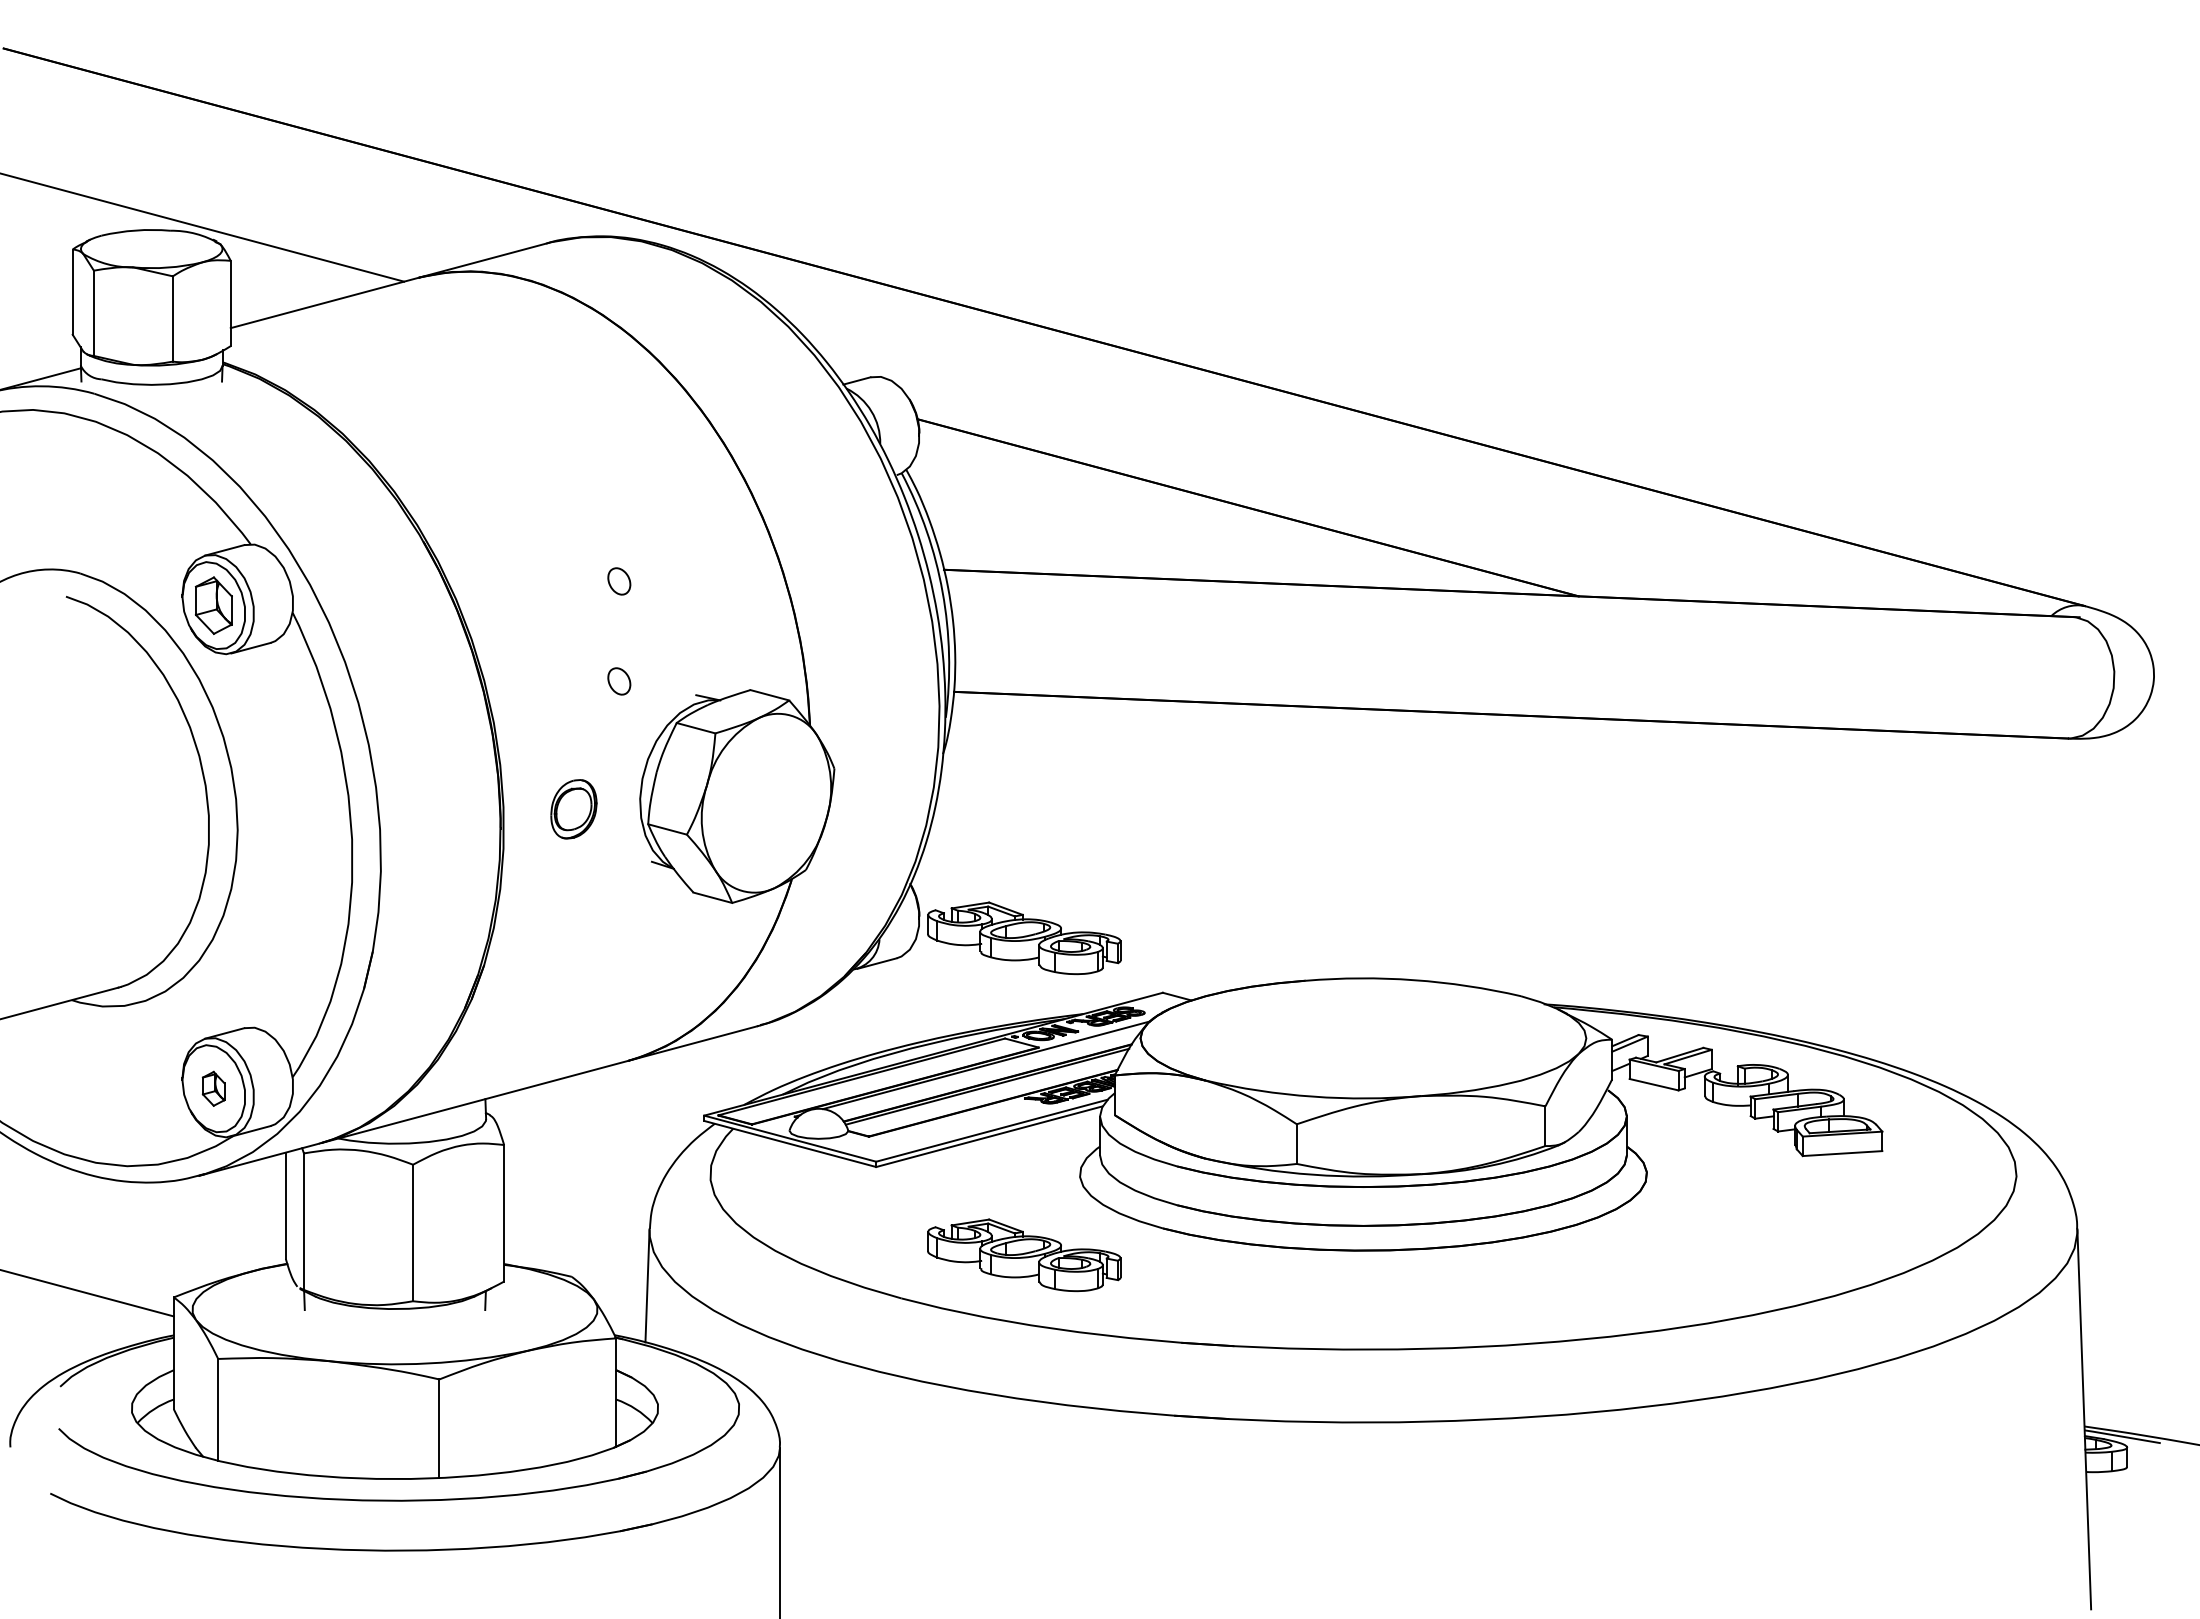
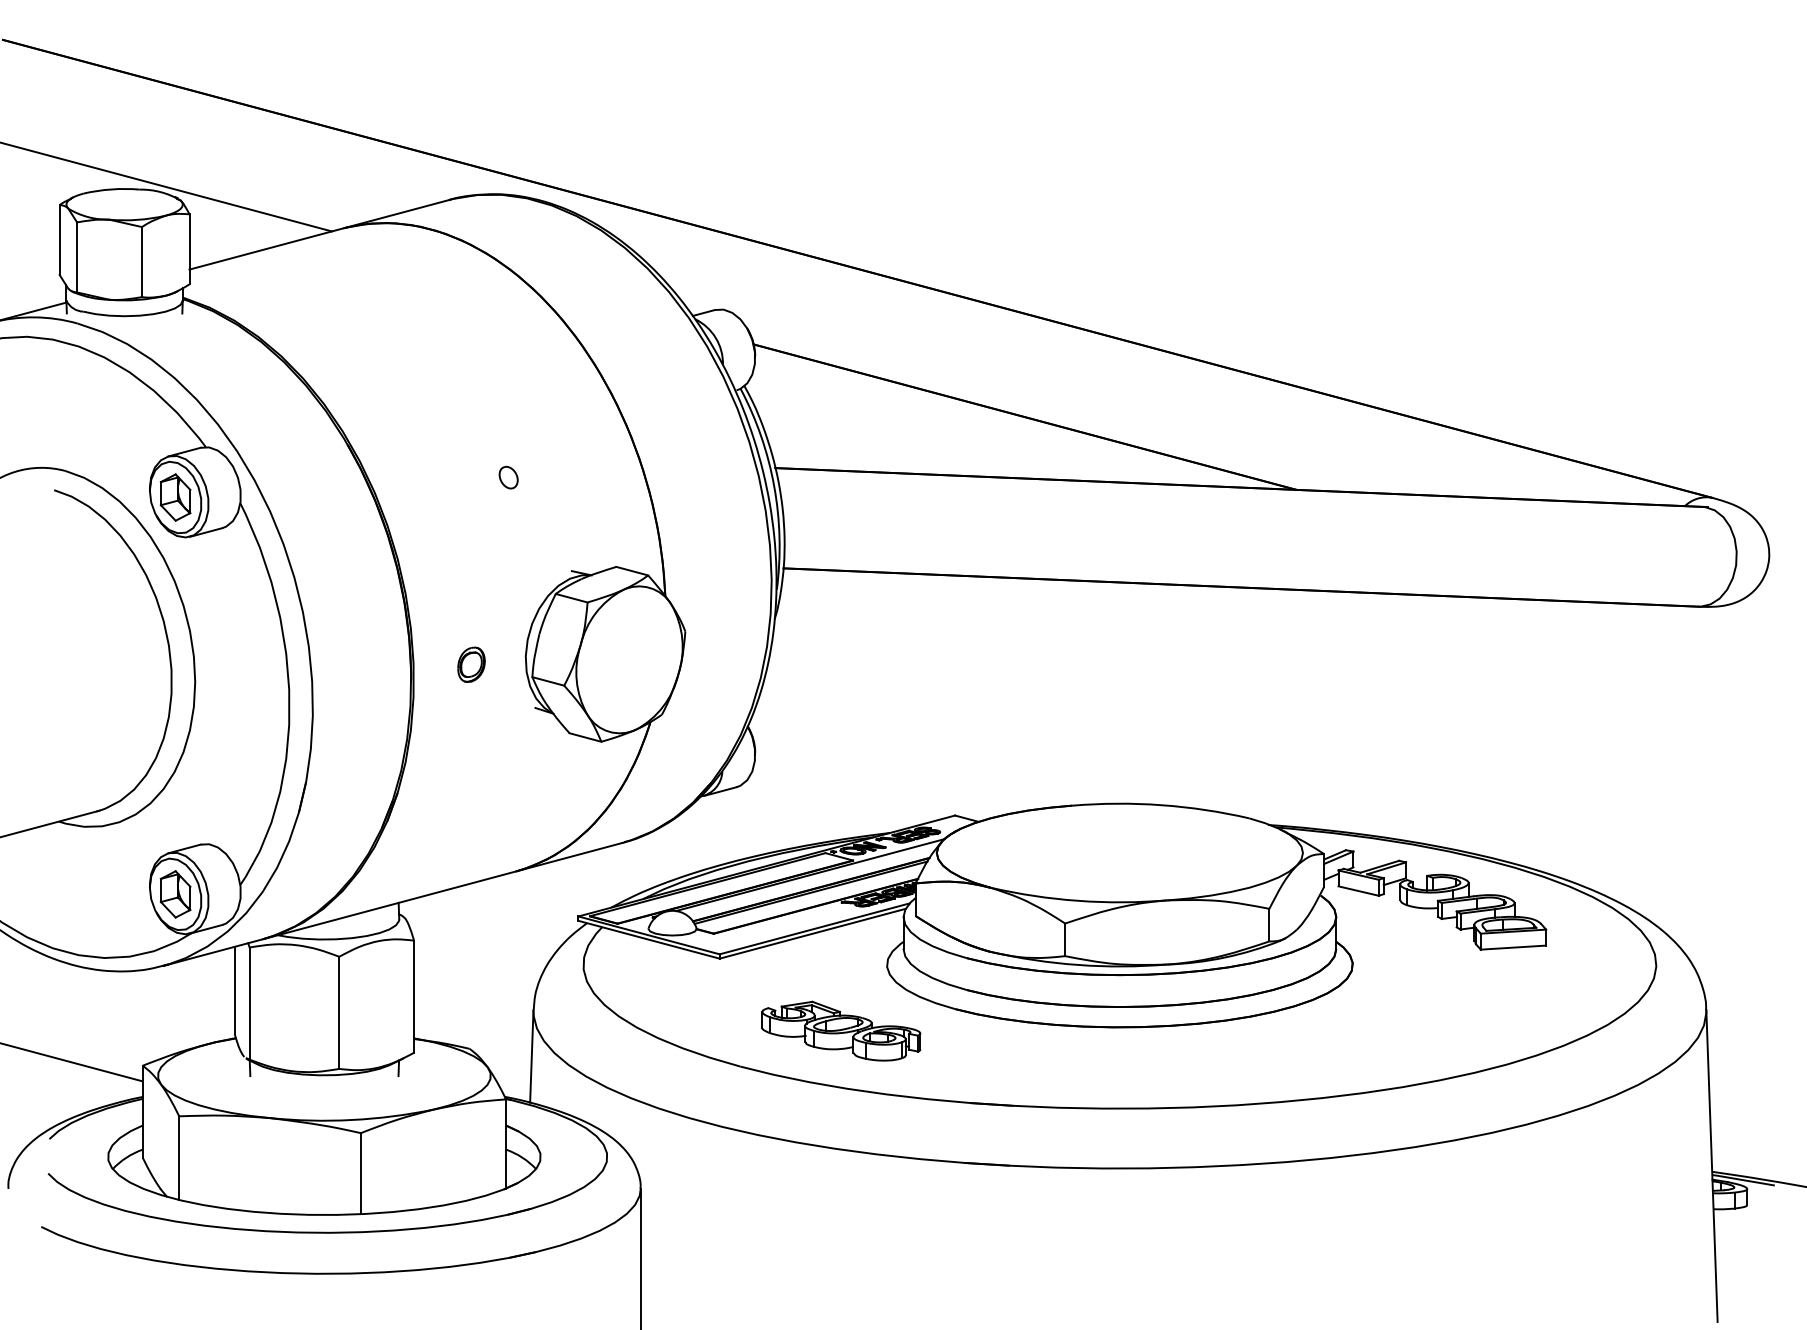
part: (619, 681) -> (508, 559), removed
part: (574, 808) -> (471, 664), size x0.71
part: (1024, 938) -> (841, 770), removed
part: (213, 1088) -> (175, 894), size x1.67

